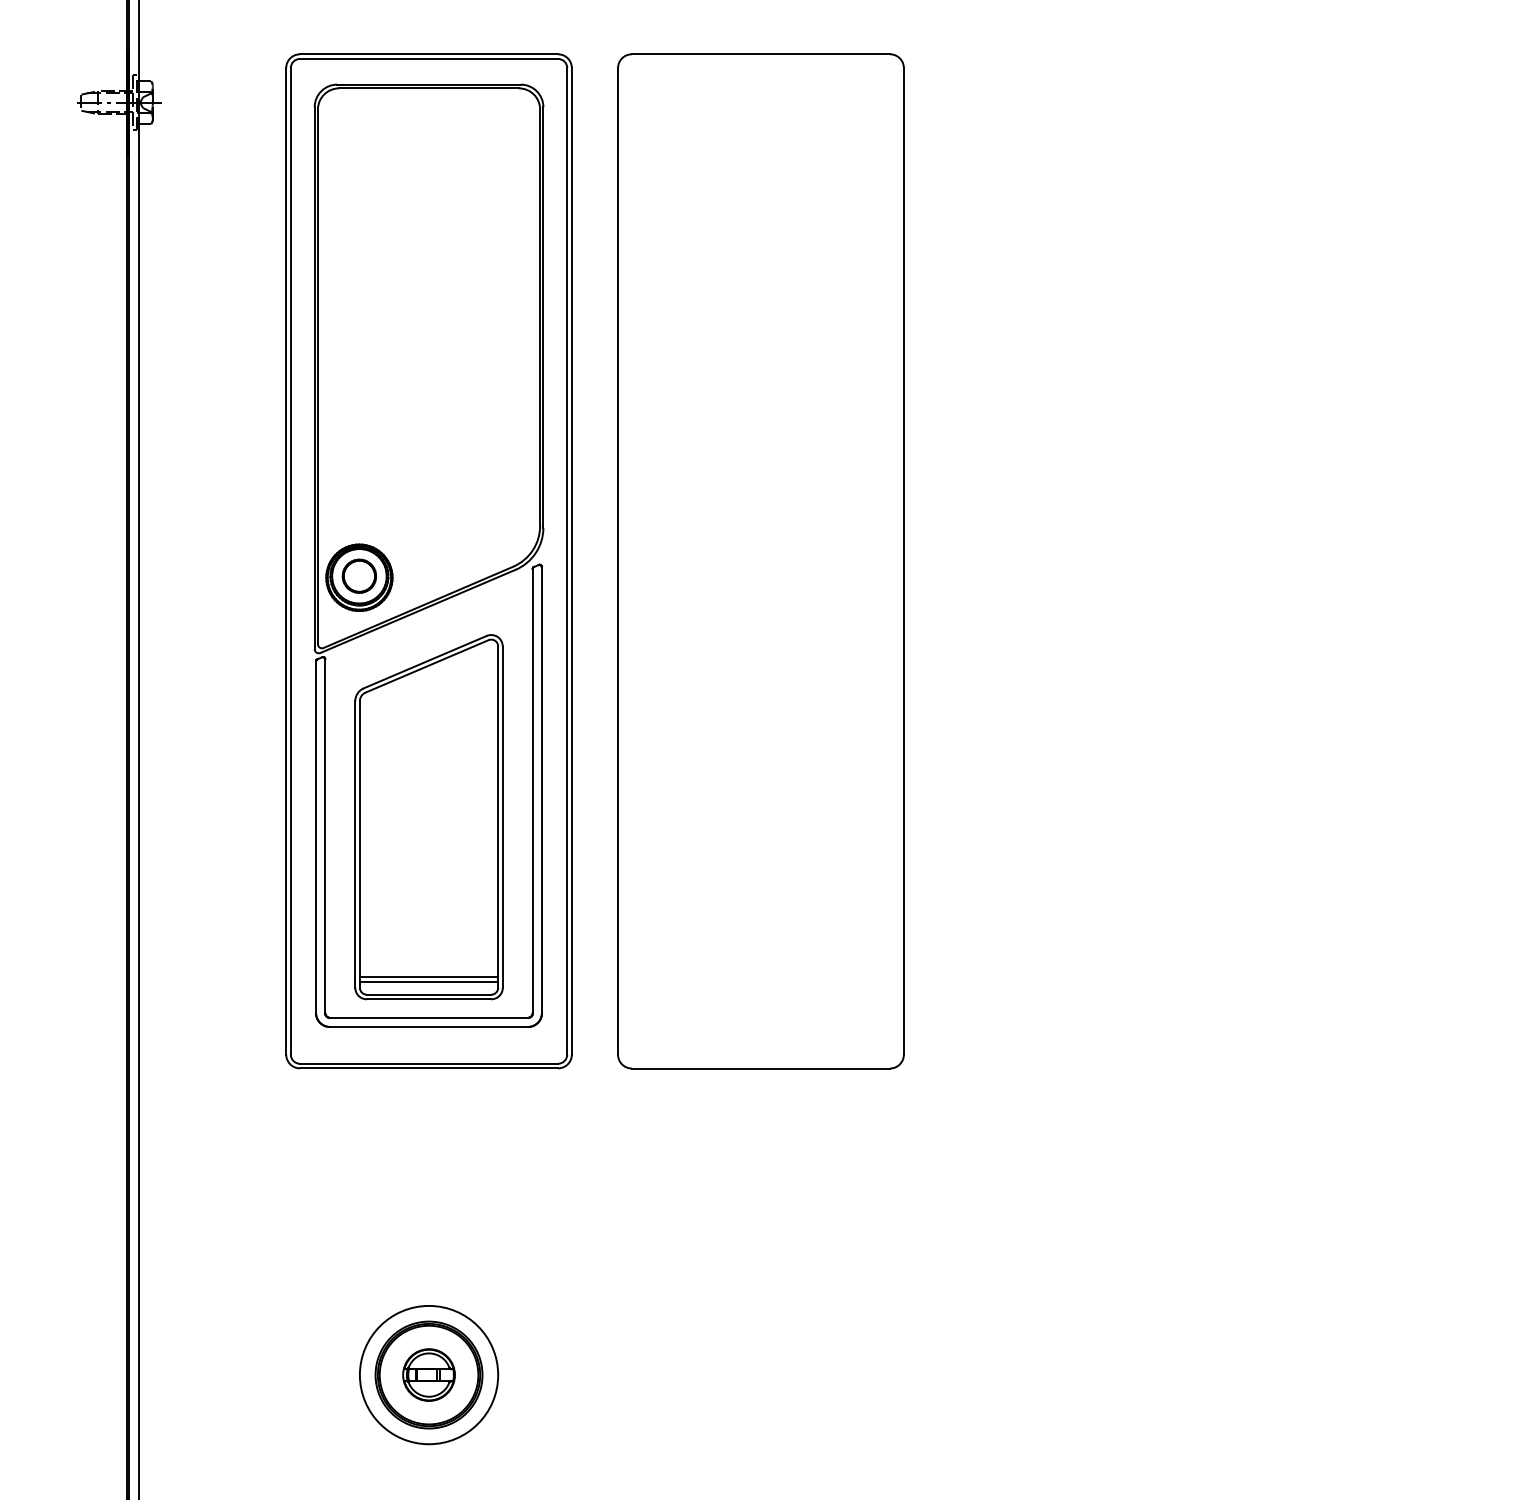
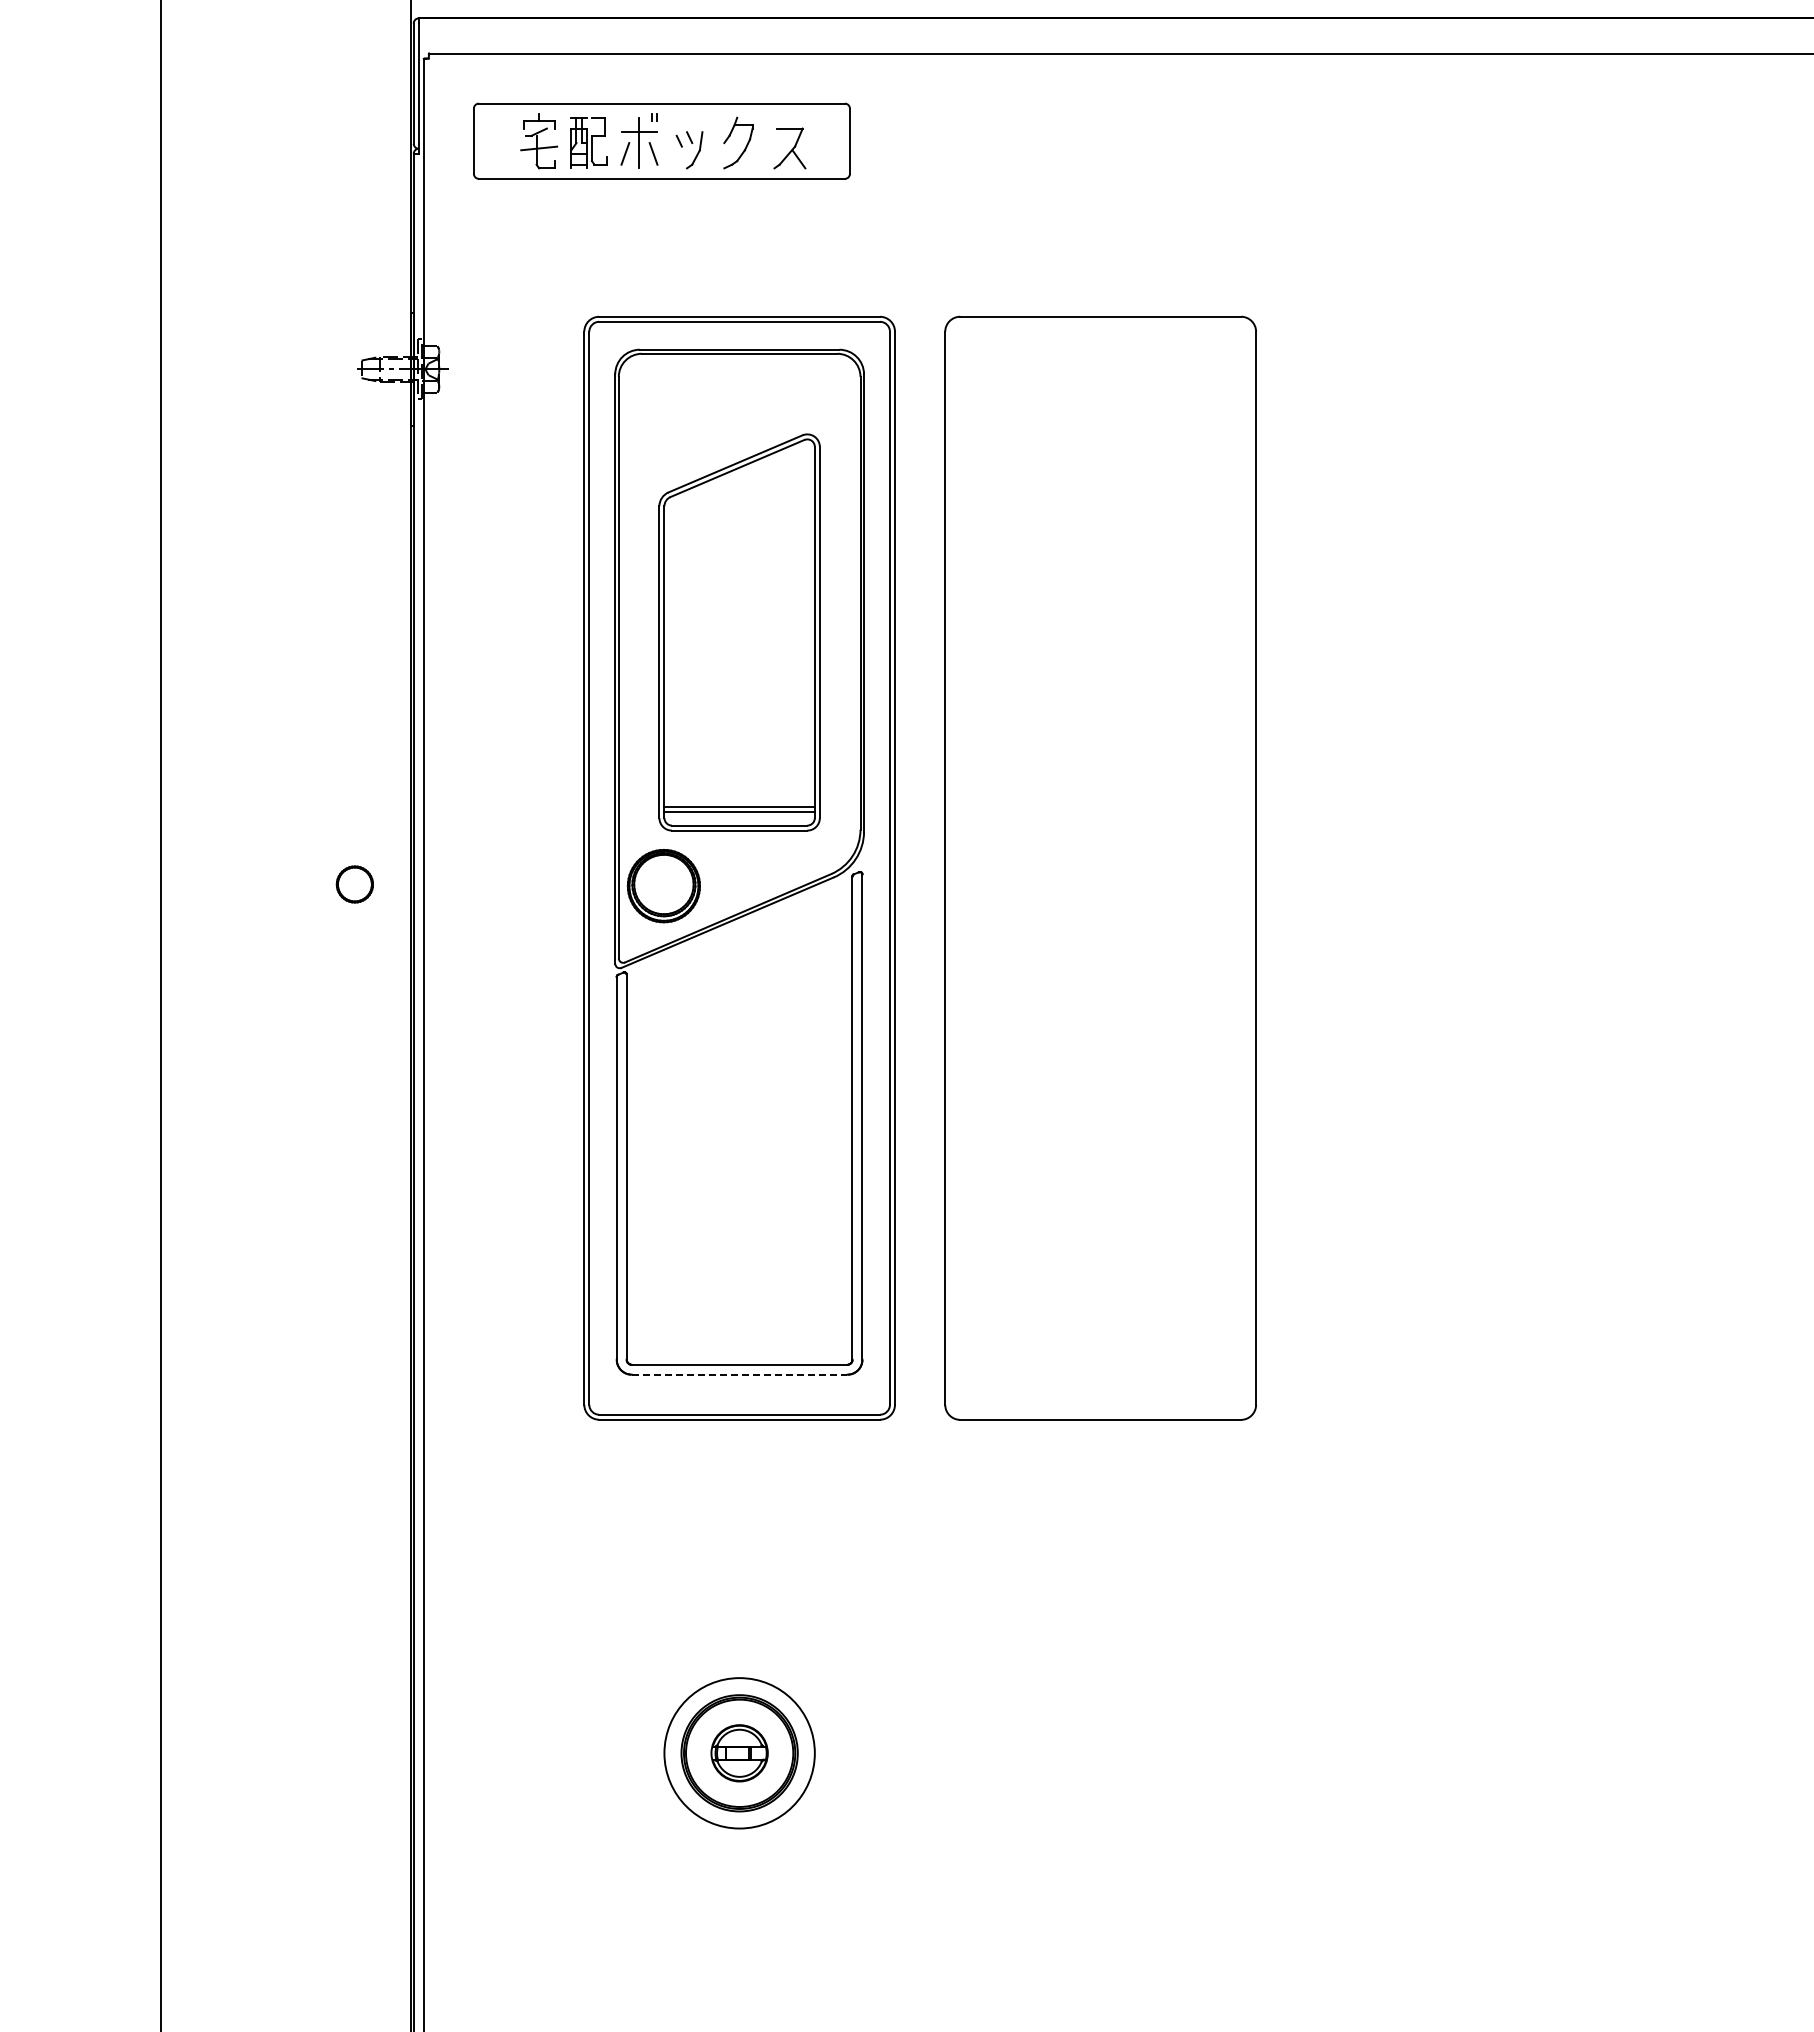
part: (359, 576) -> (354, 884), moved
part: (428, 817) -> (739, 632), moved
line: (428, 1026) -> (739, 1374), solid -> dashed

